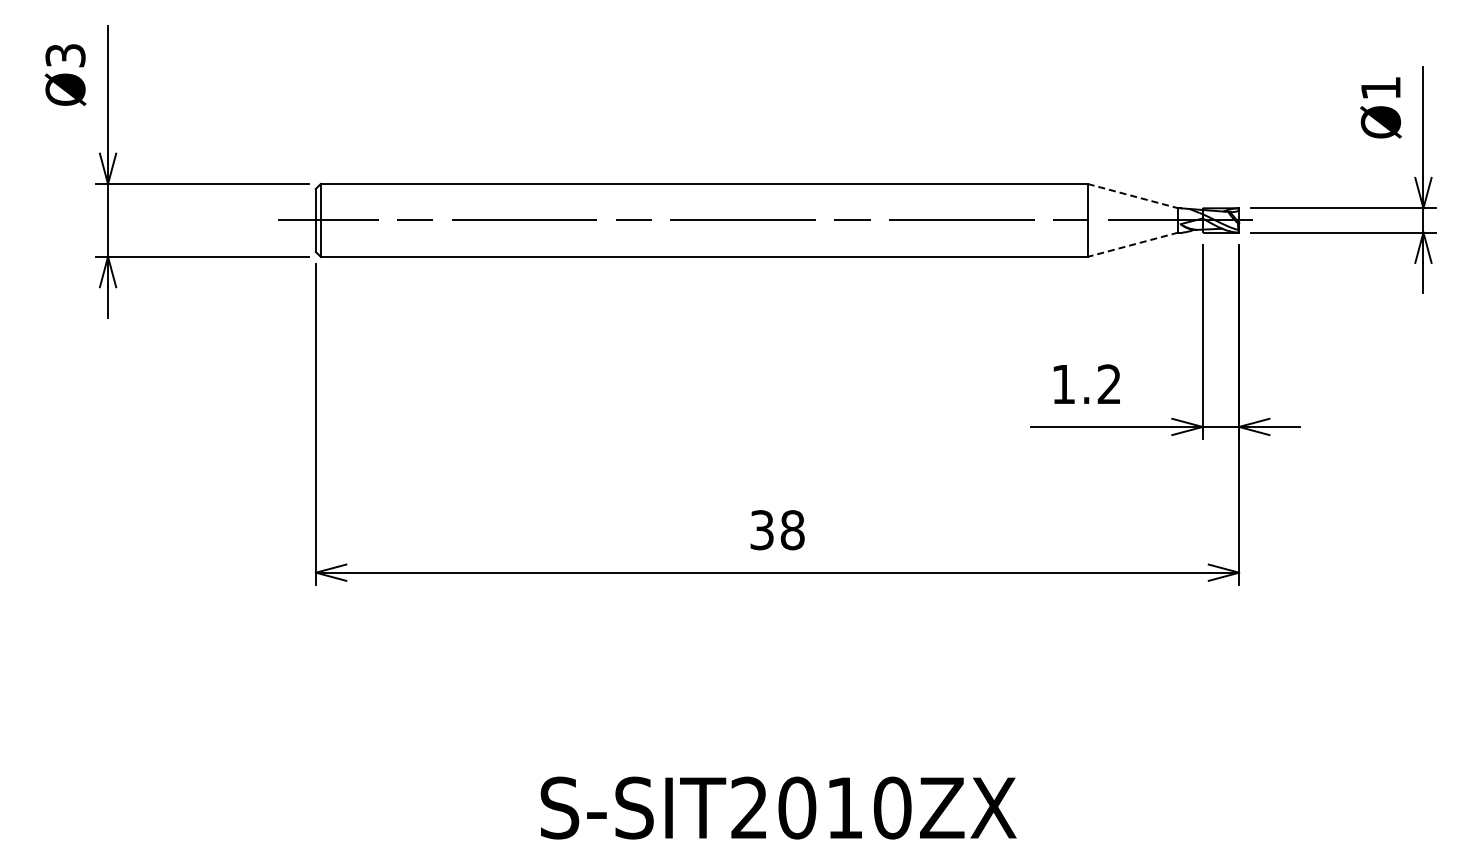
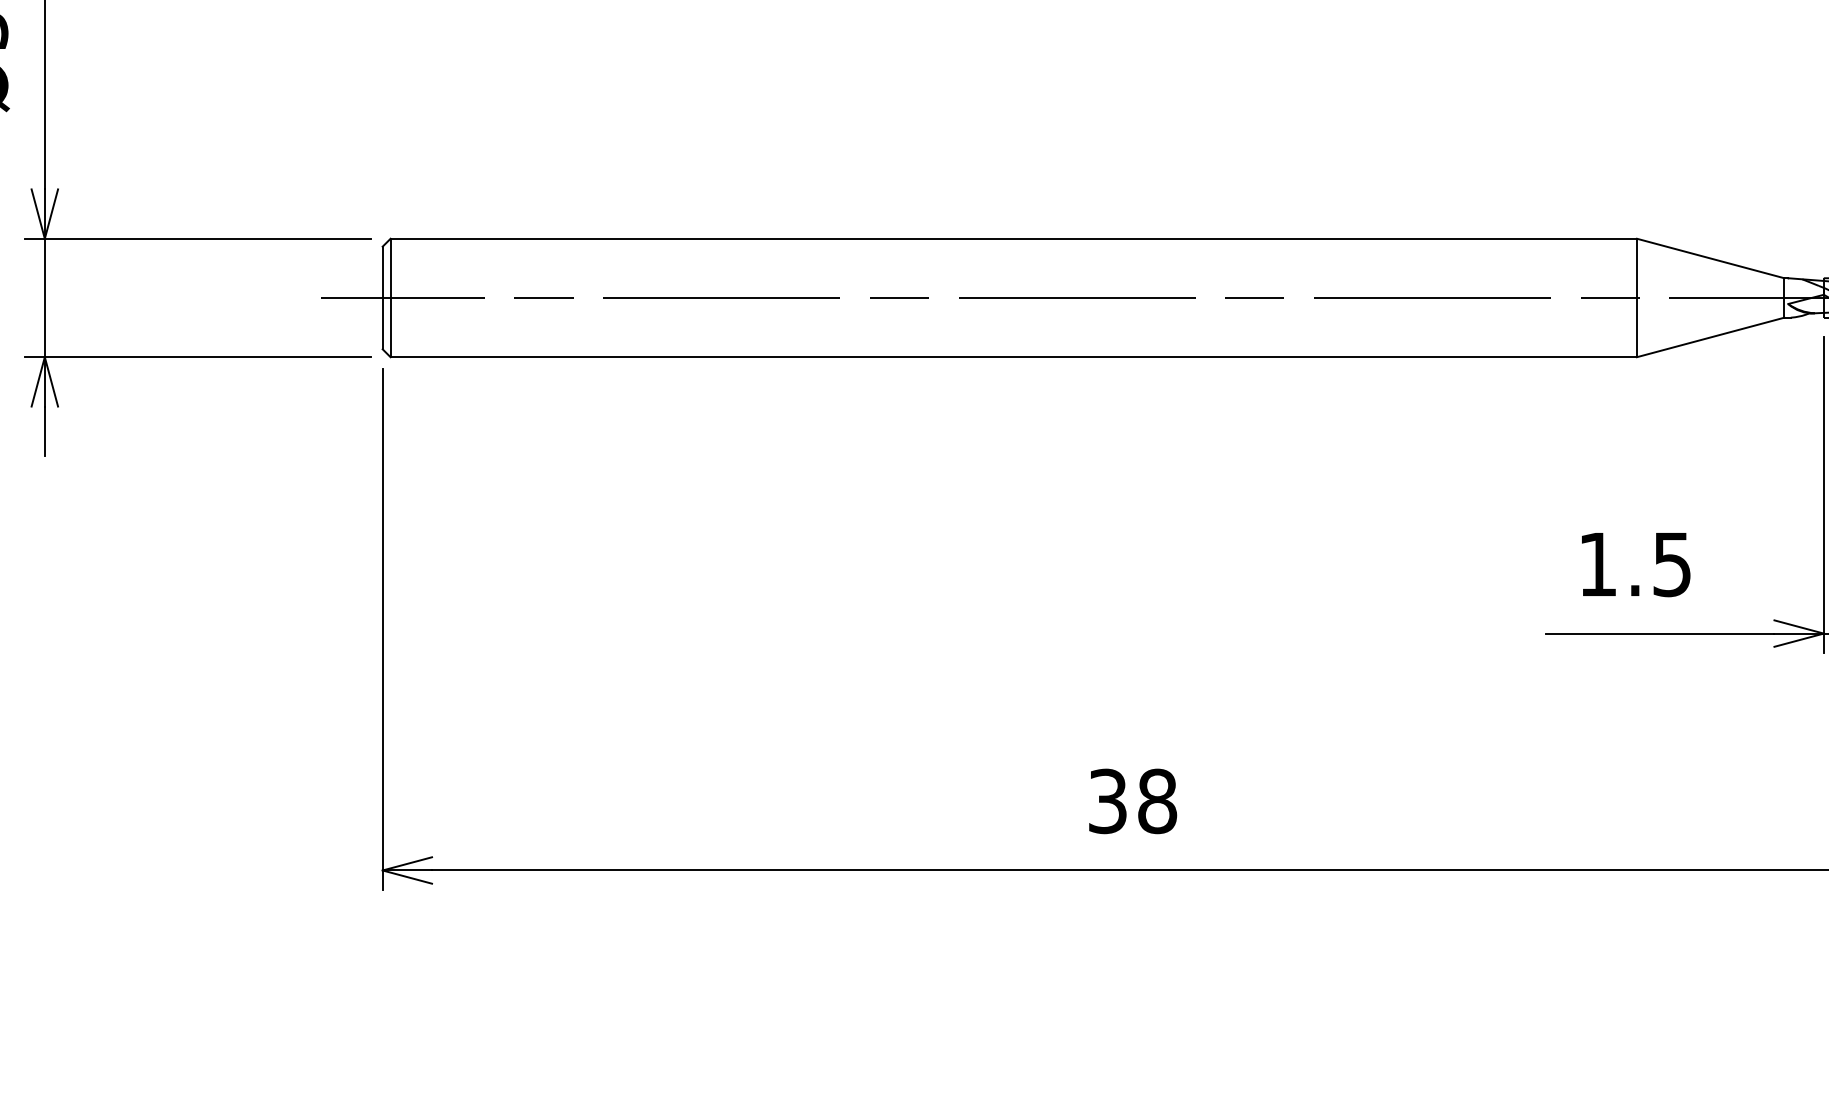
line: (1133, 196) -> (1711, 259), dashed -> solid
line: (1133, 244) -> (1711, 337), dashed -> solid
text: (1108, 384) -> (1670, 564), 1.2 -> 1.5

